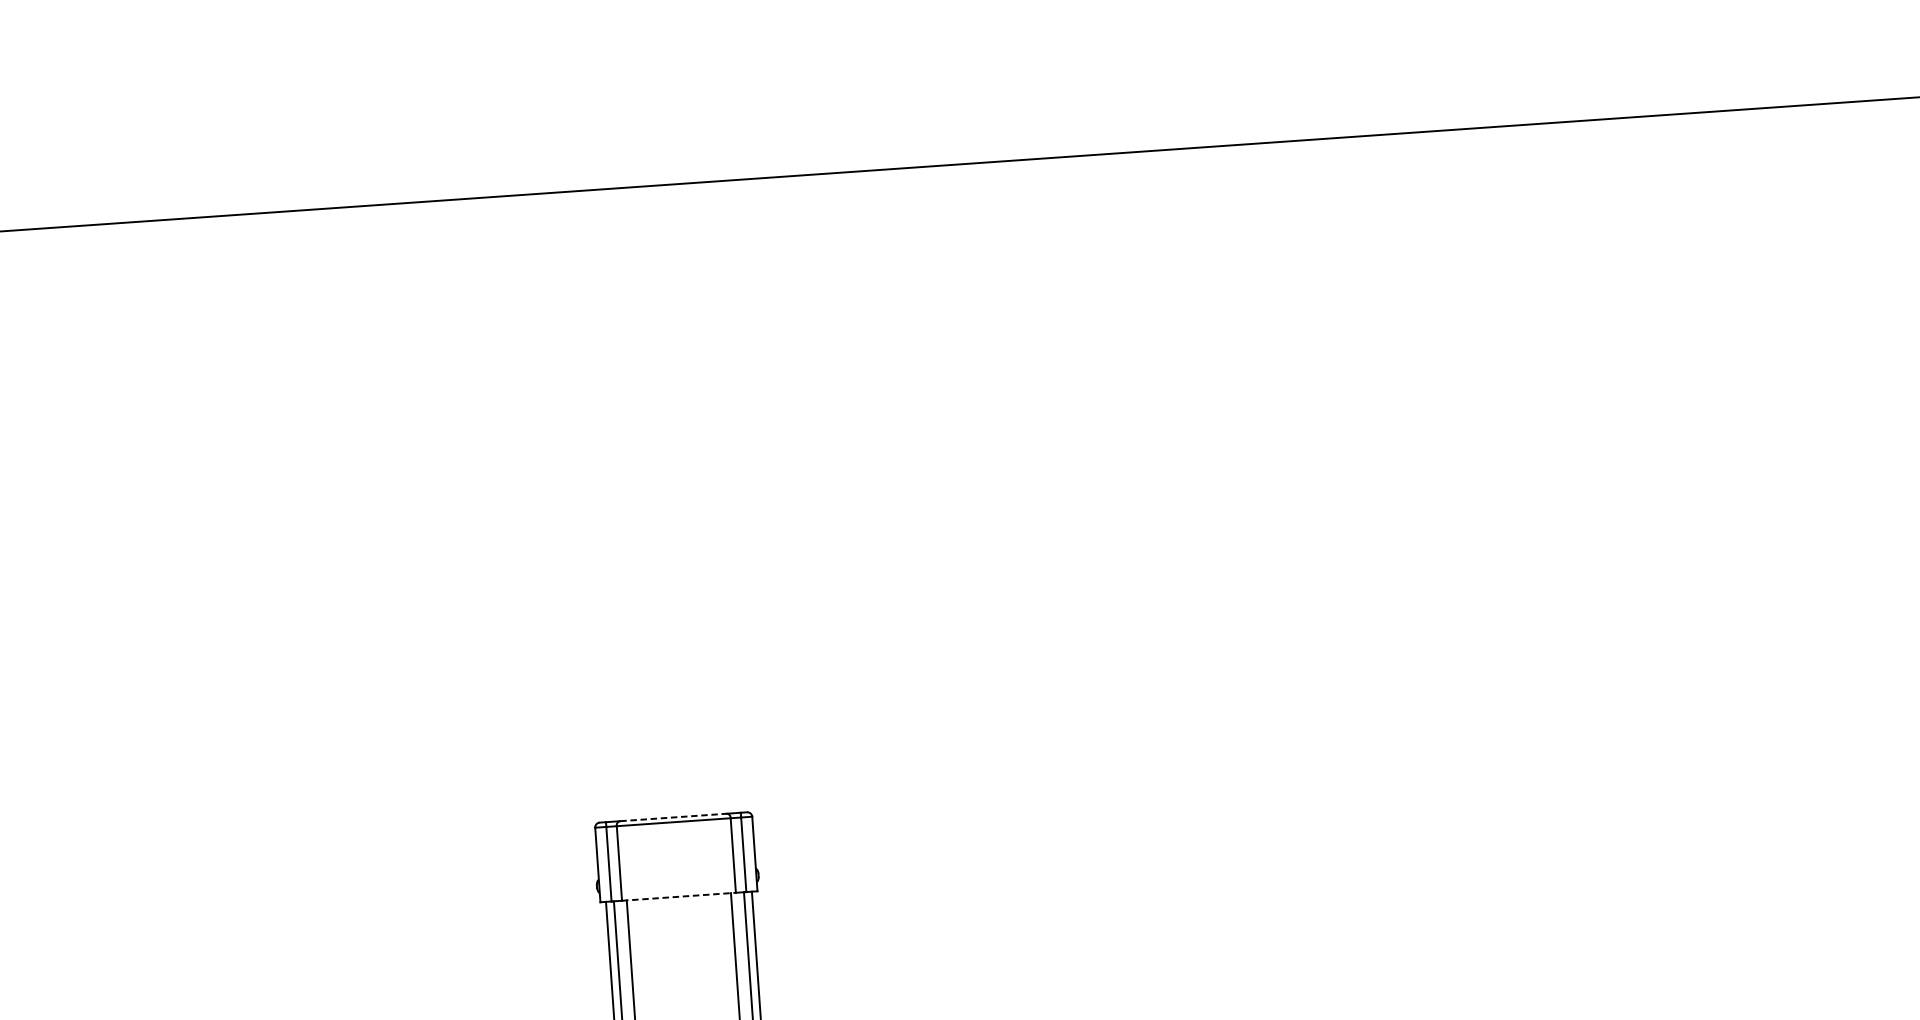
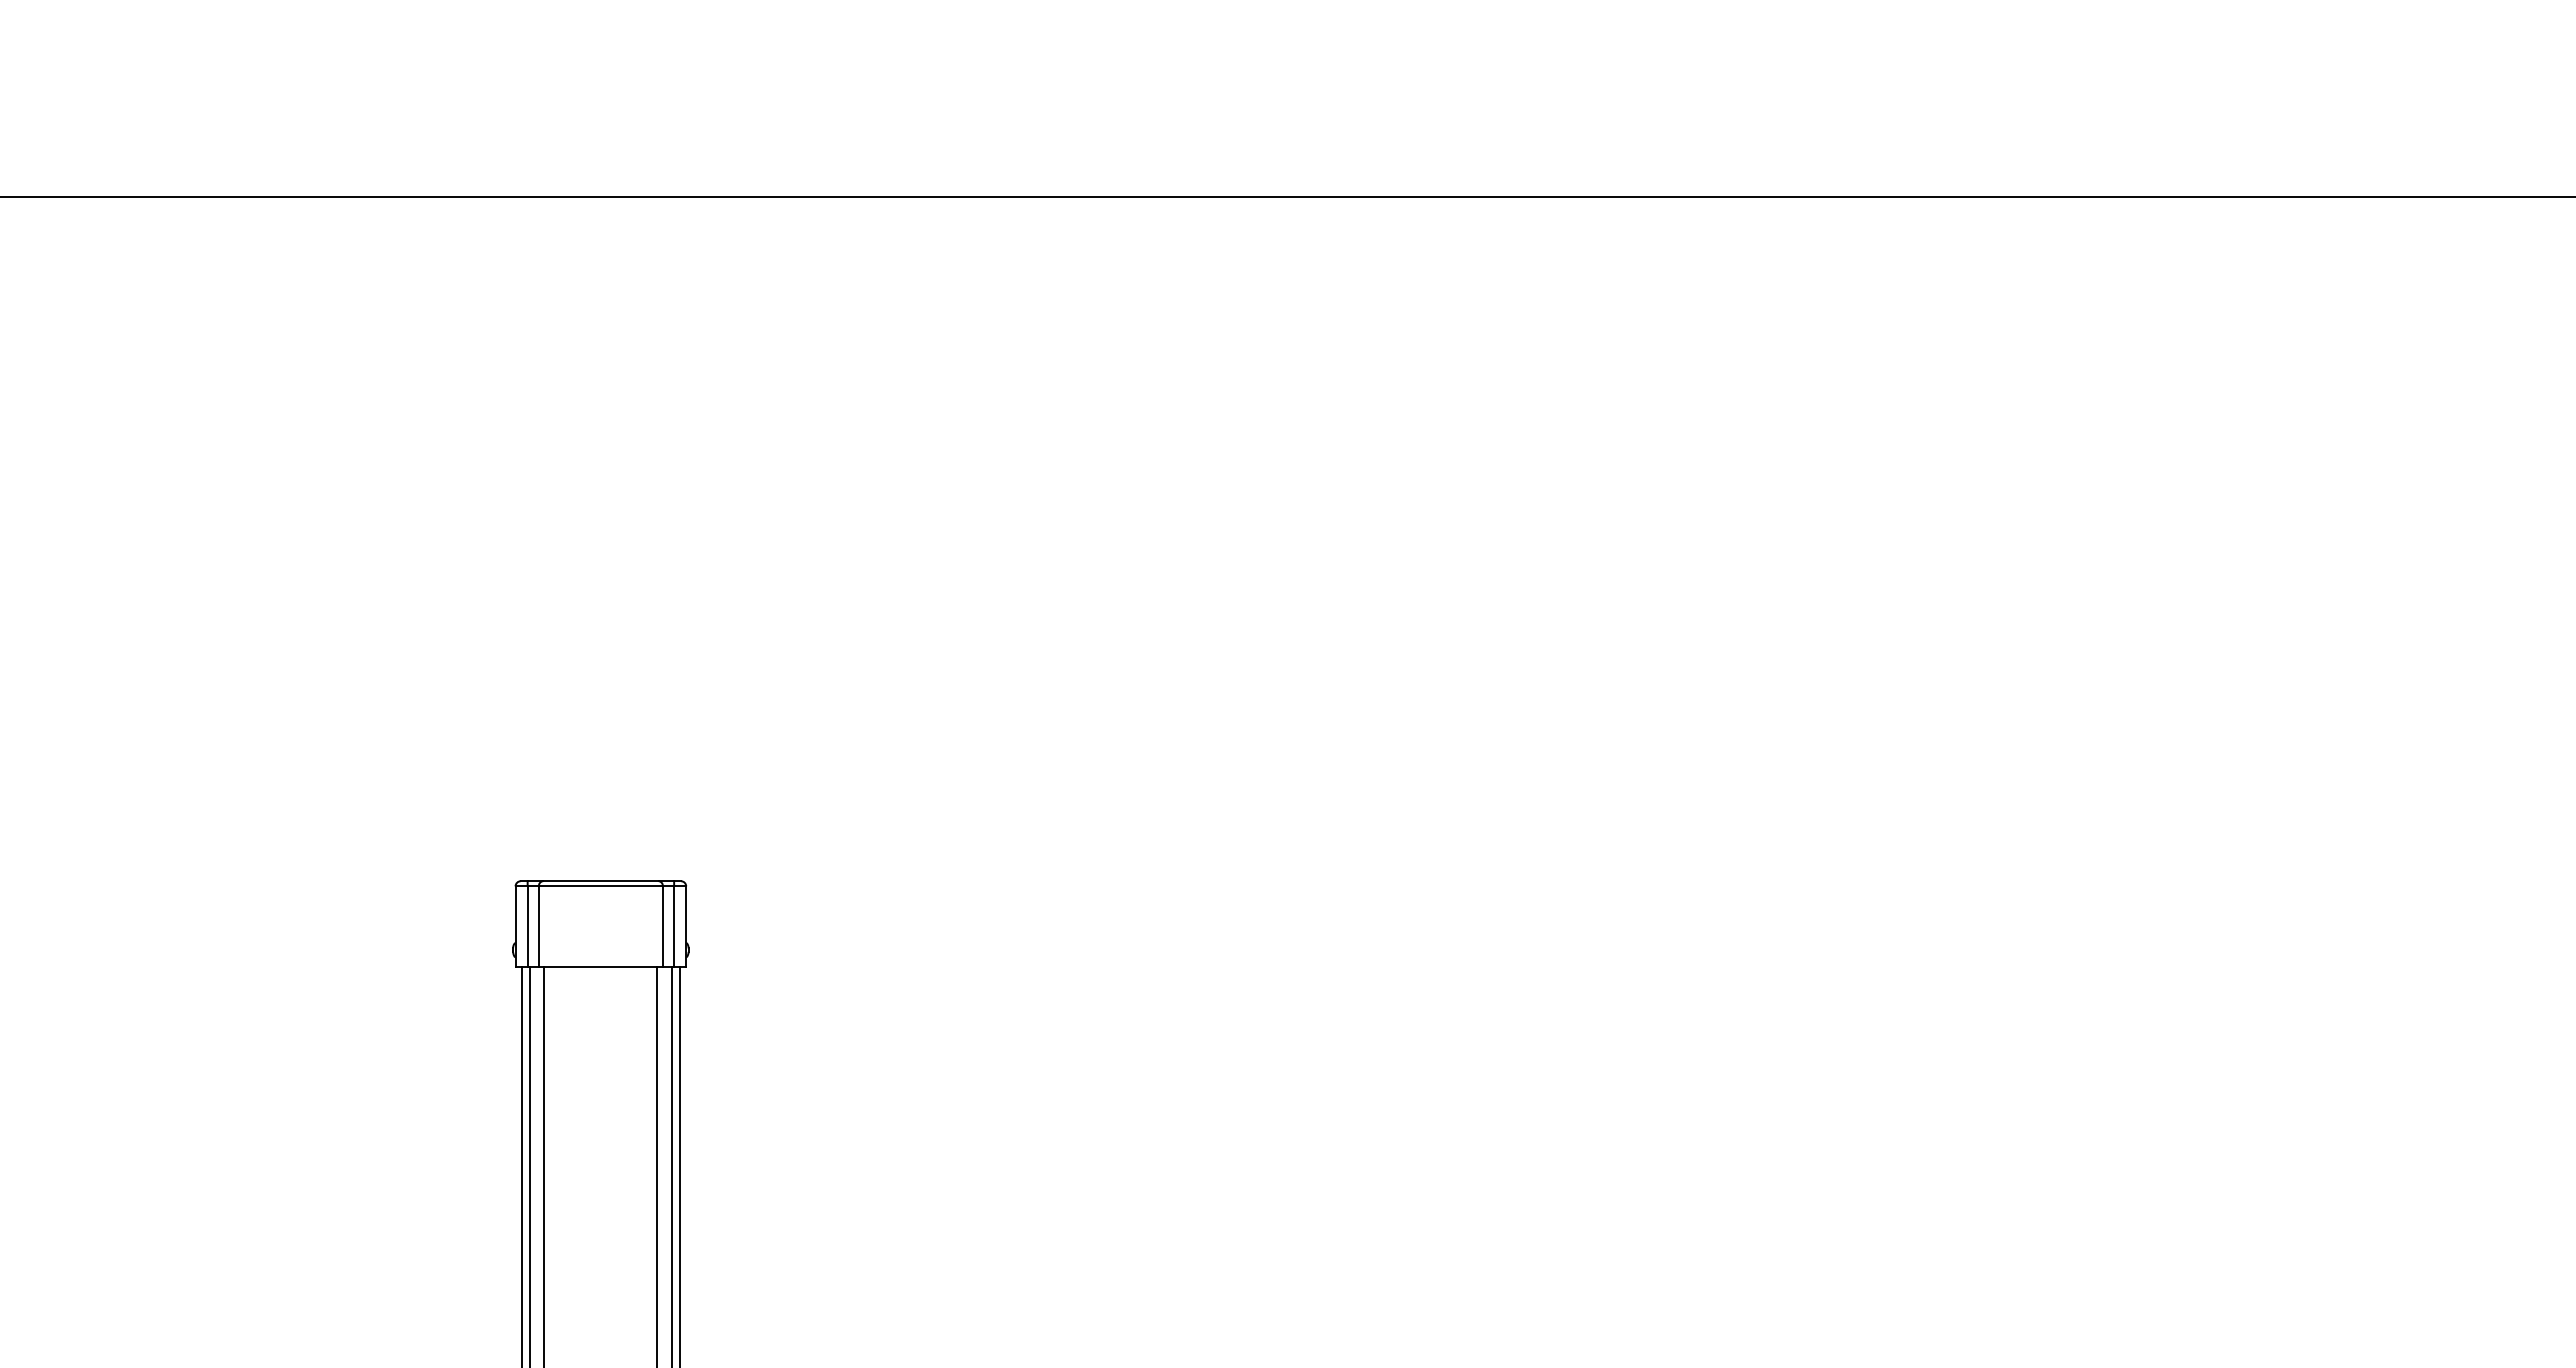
line: (673, 817) -> (600, 881), dashed -> solid
line: (678, 896) -> (600, 967), dashed -> solid

